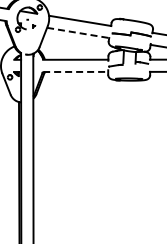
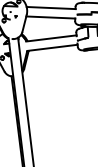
line: (78, 32) -> (50, 17), dashed -> solid
line: (75, 71) -> (52, 47), dashed -> solid

